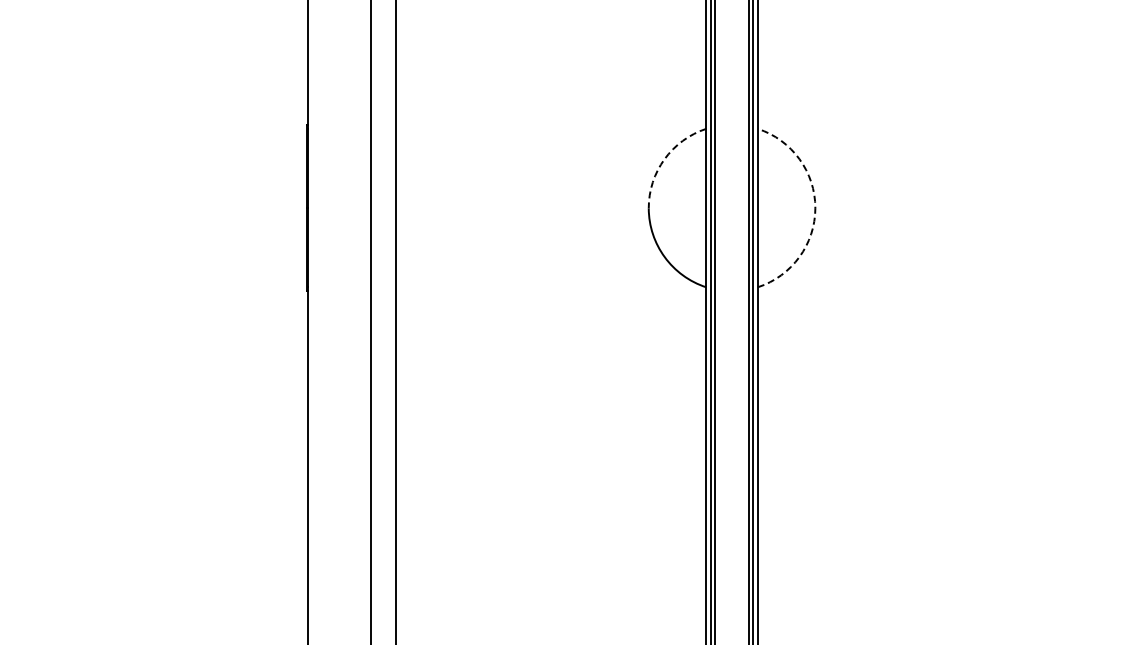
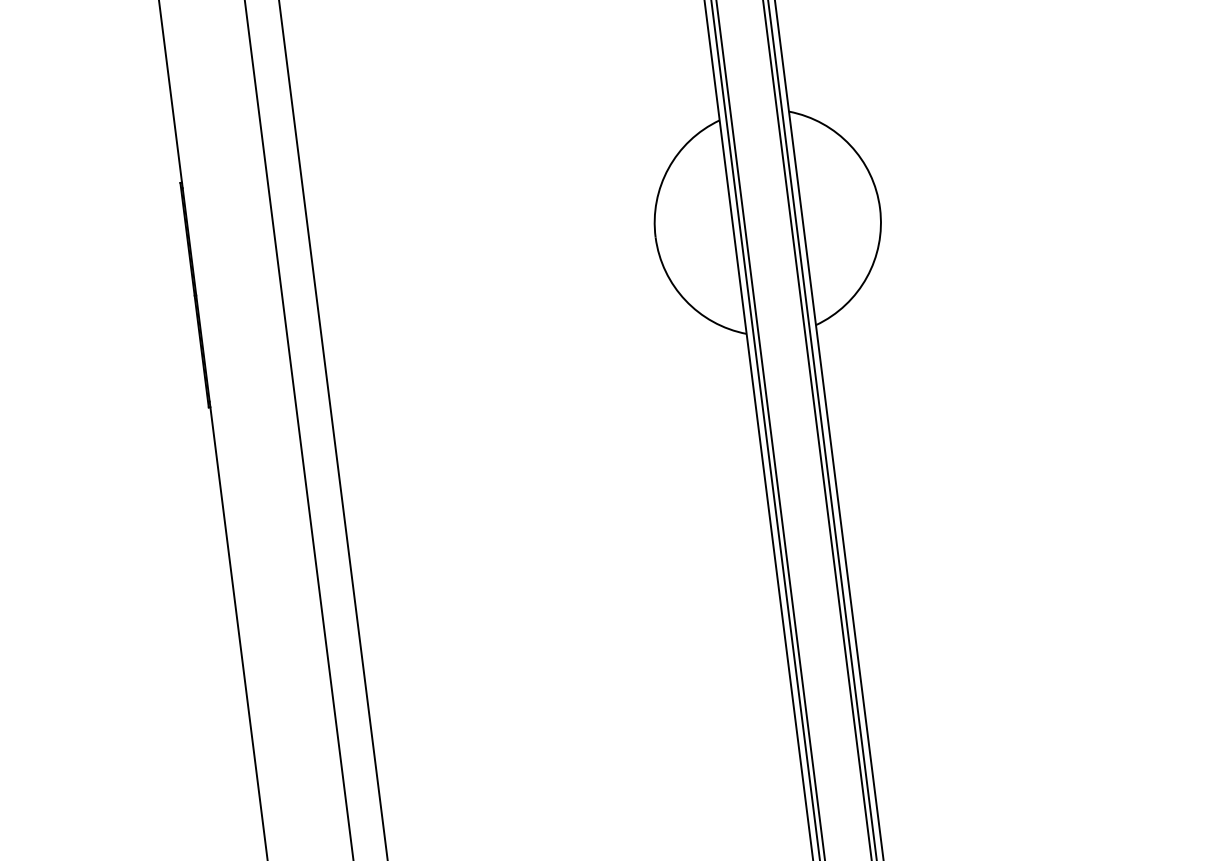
arc: (664, 159) -> (668, 168), dashed -> solid
arc: (815, 208) -> (880, 209), dashed -> solid

